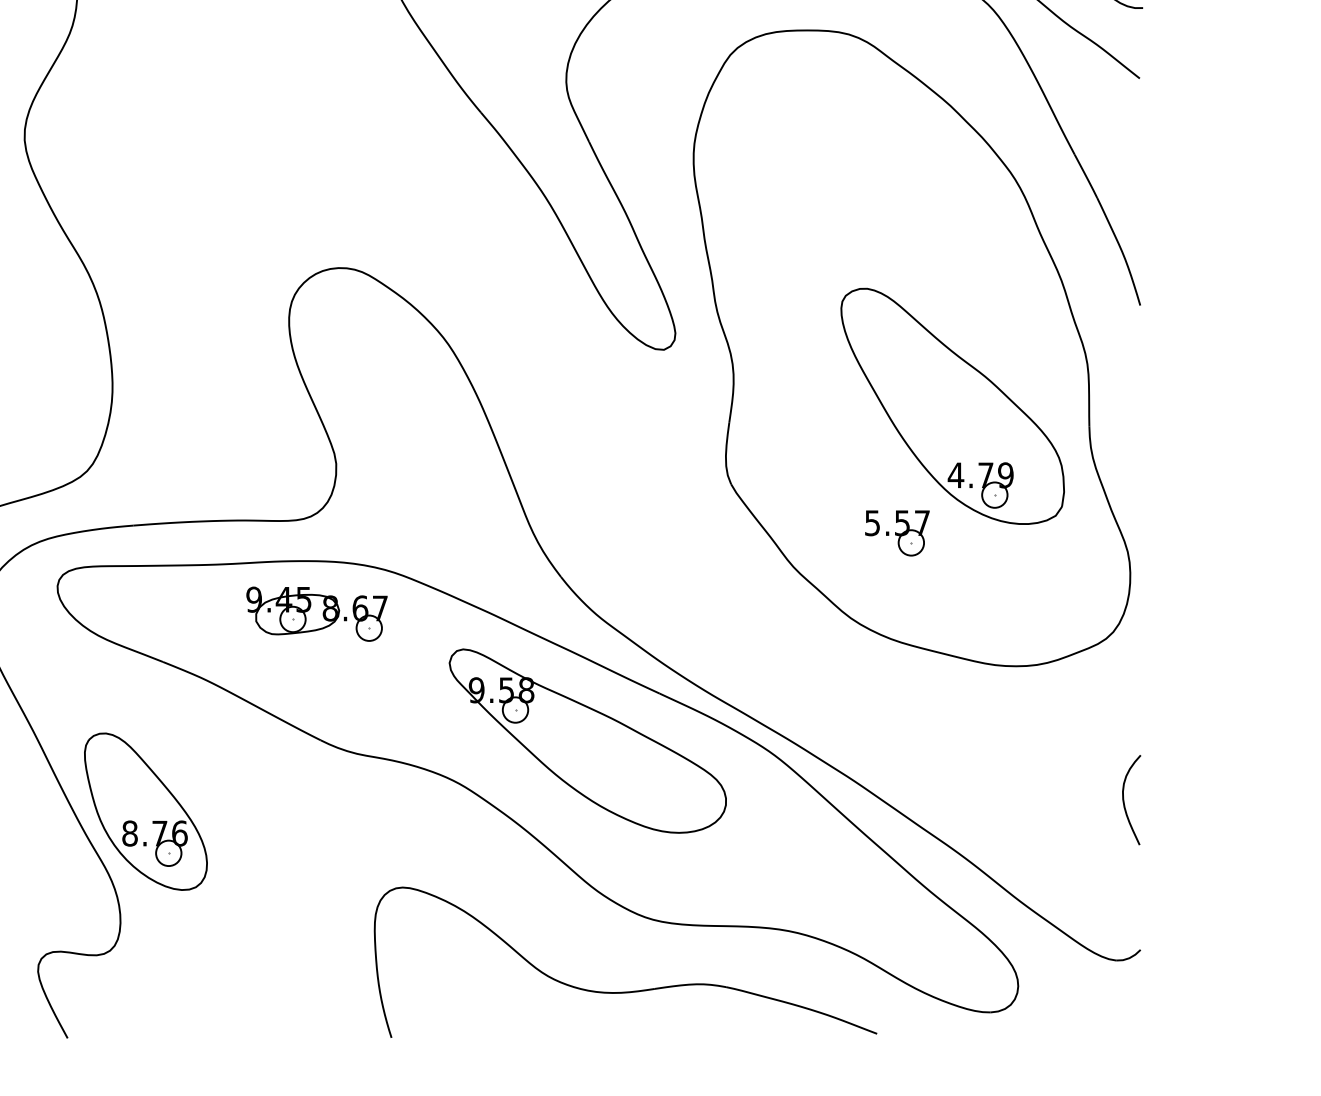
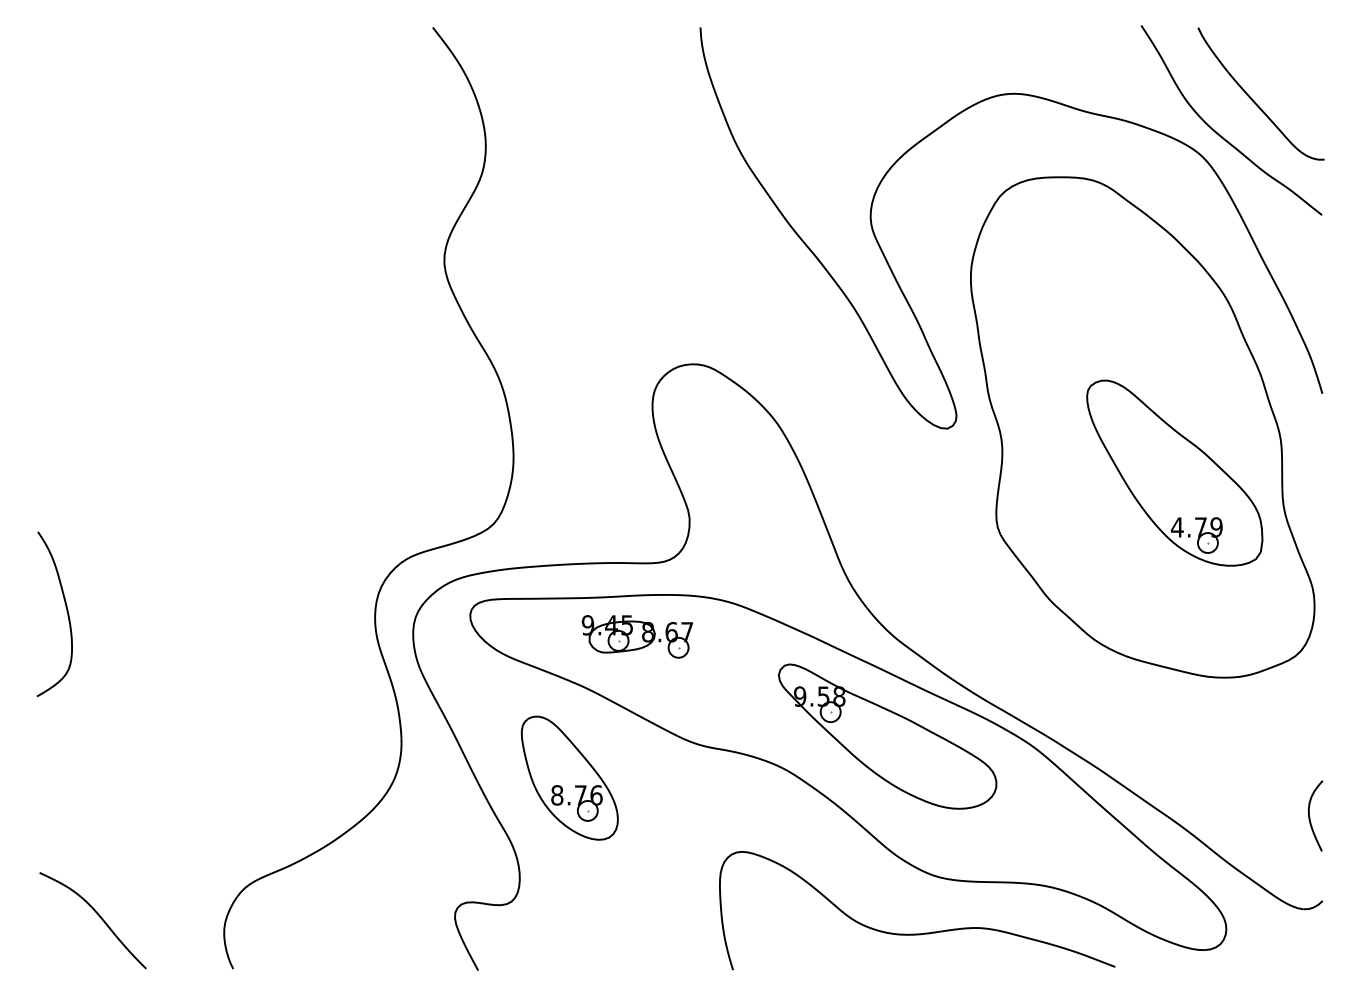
part: (896, 533) -> (1130, 573), removed
part: (315, 613) -> (636, 636), moved
curve: (1125, 801) -> (1310, 817), moved
part: (145, 810) -> (569, 777), moved

